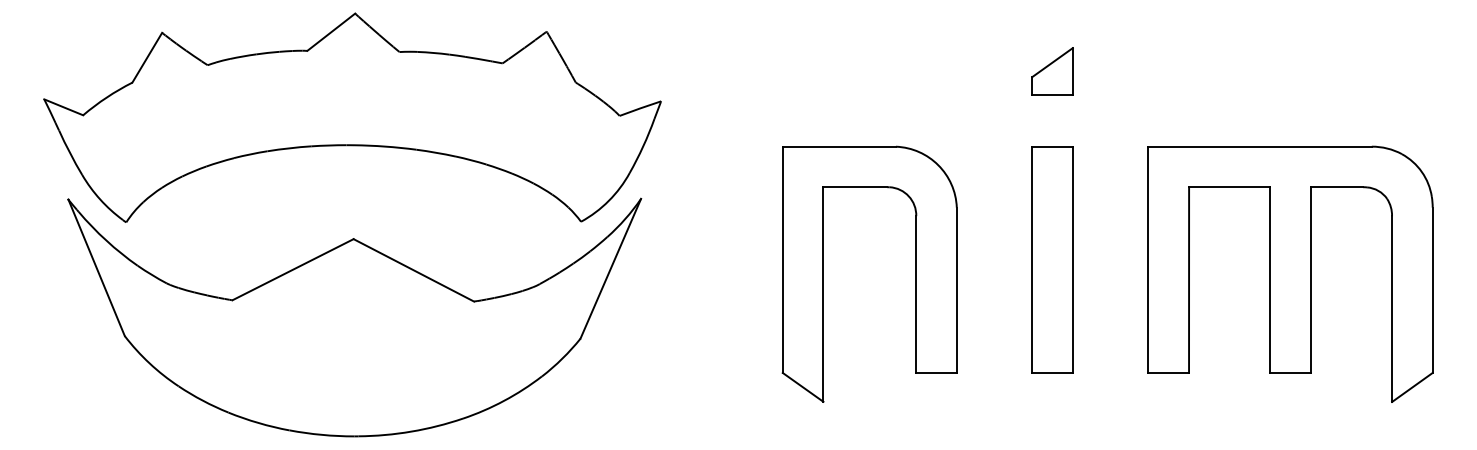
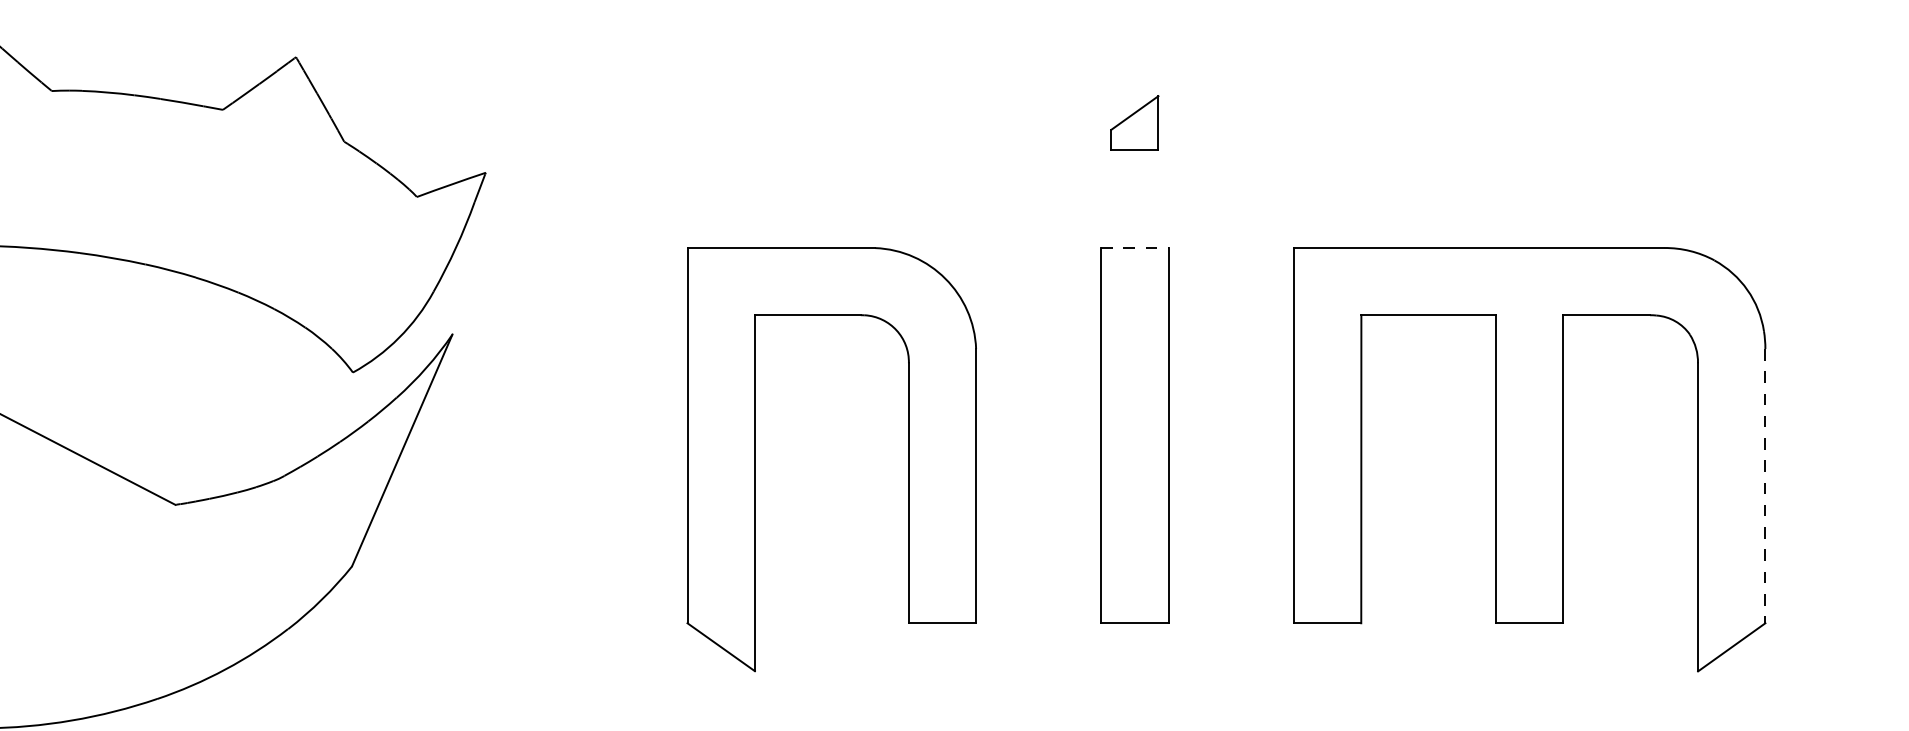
part: (1052, 71) -> (1134, 123), size x0.7
line: (1053, 146) -> (1136, 247), solid -> dashed
line: (1432, 290) -> (1765, 486), solid -> dashed

